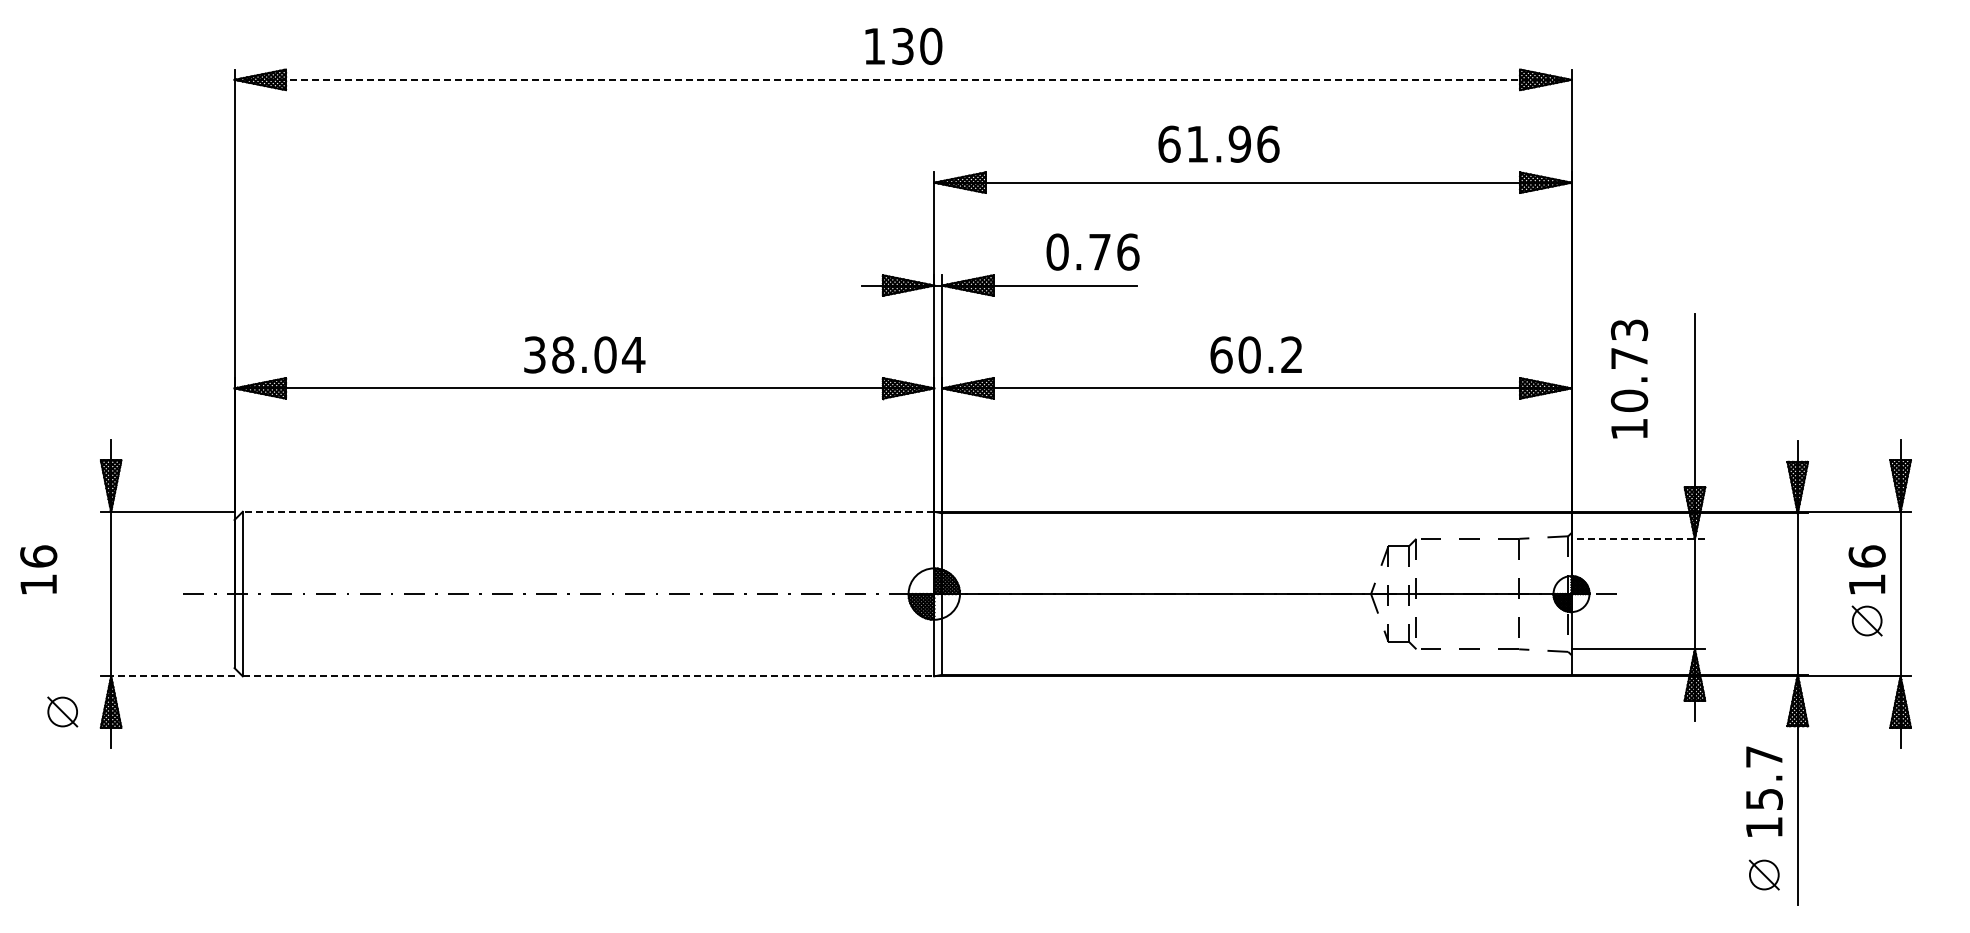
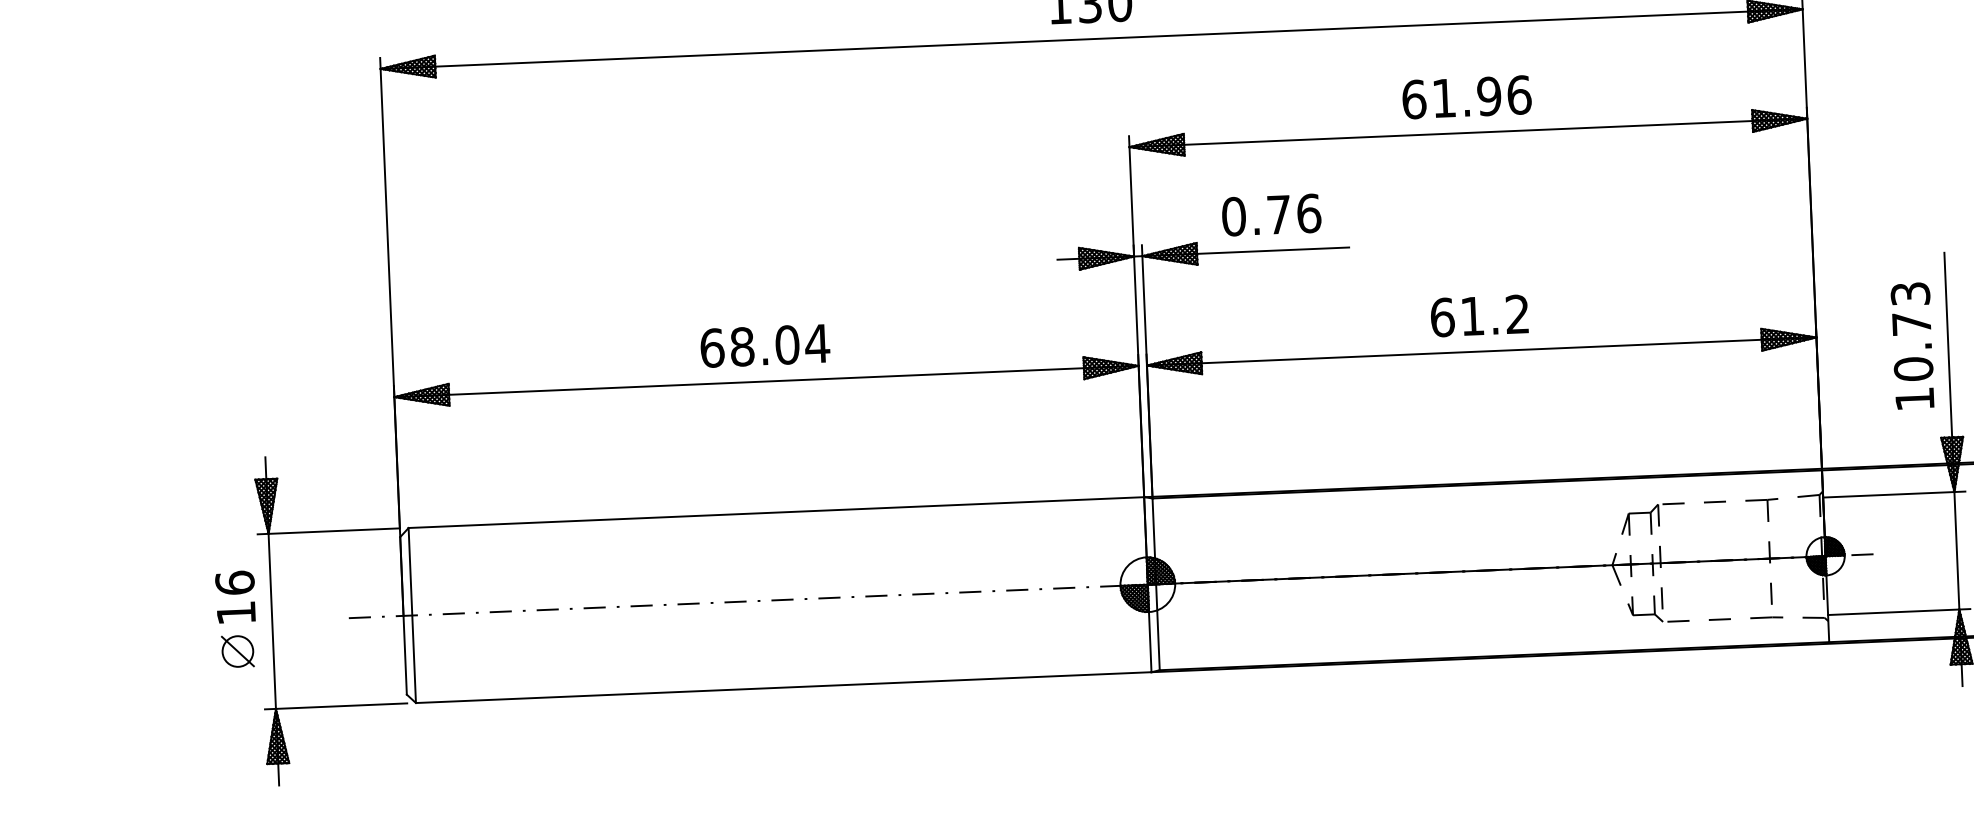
line: (903, 79) -> (1092, 38), dashed -> solid
text: (1218, 143) -> (1466, 96), moved
text: (1092, 251) -> (1271, 214), moved
text: (535, 354) -> (712, 347), 38.04 -> 68.04
text: (1249, 354) -> (1472, 315), 60.2 -> 61.2
text: (1629, 378) -> (1912, 345), moved
line: (588, 511) -> (776, 512), dashed -> solid
line: (1638, 538) -> (1894, 494), dashed -> solid
text: (38, 569) -> (235, 596), moved
line: (172, 676) -> (341, 706), dashed -> solid
line: (588, 676) -> (783, 687), dashed -> solid
part: (62, 711) -> (237, 650), moved

